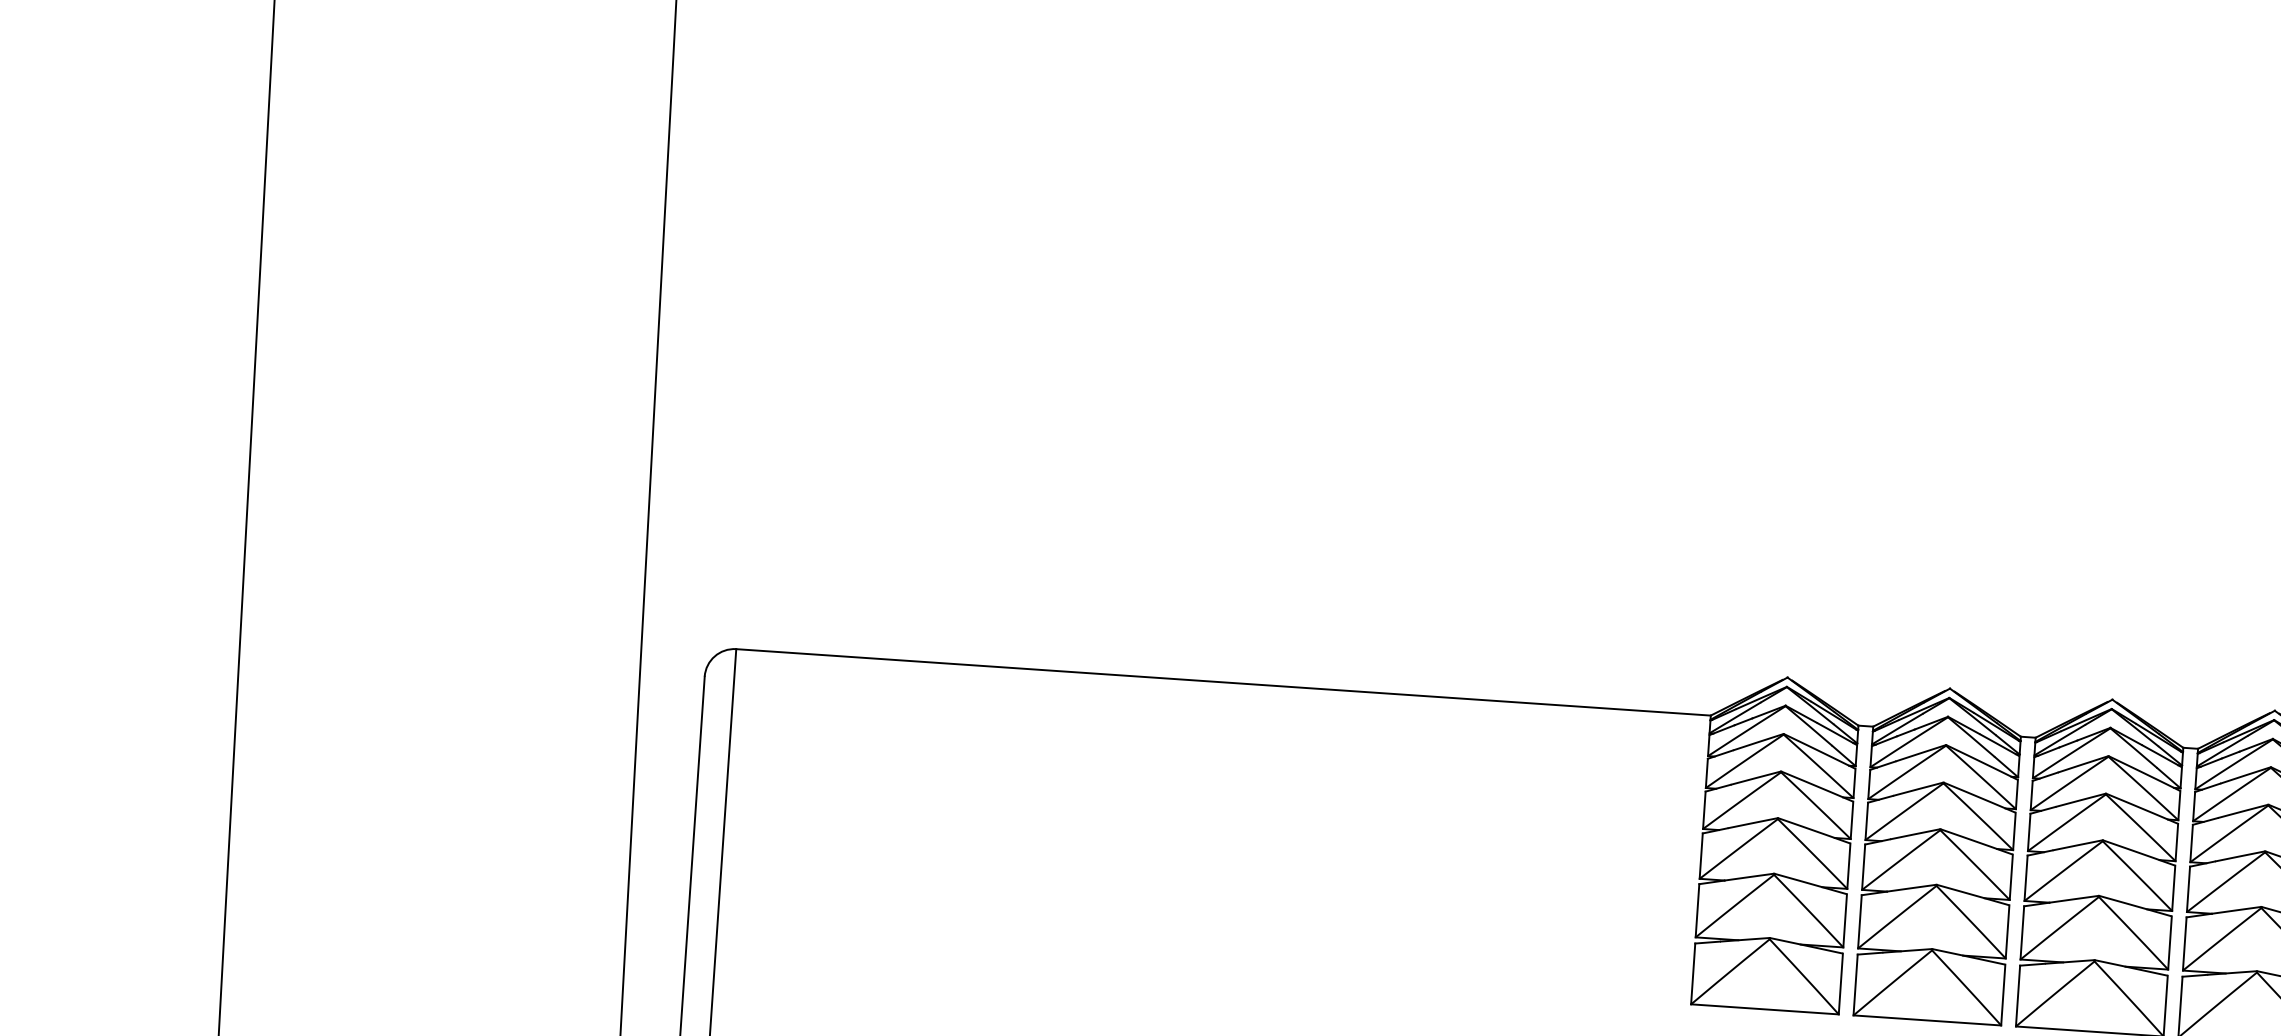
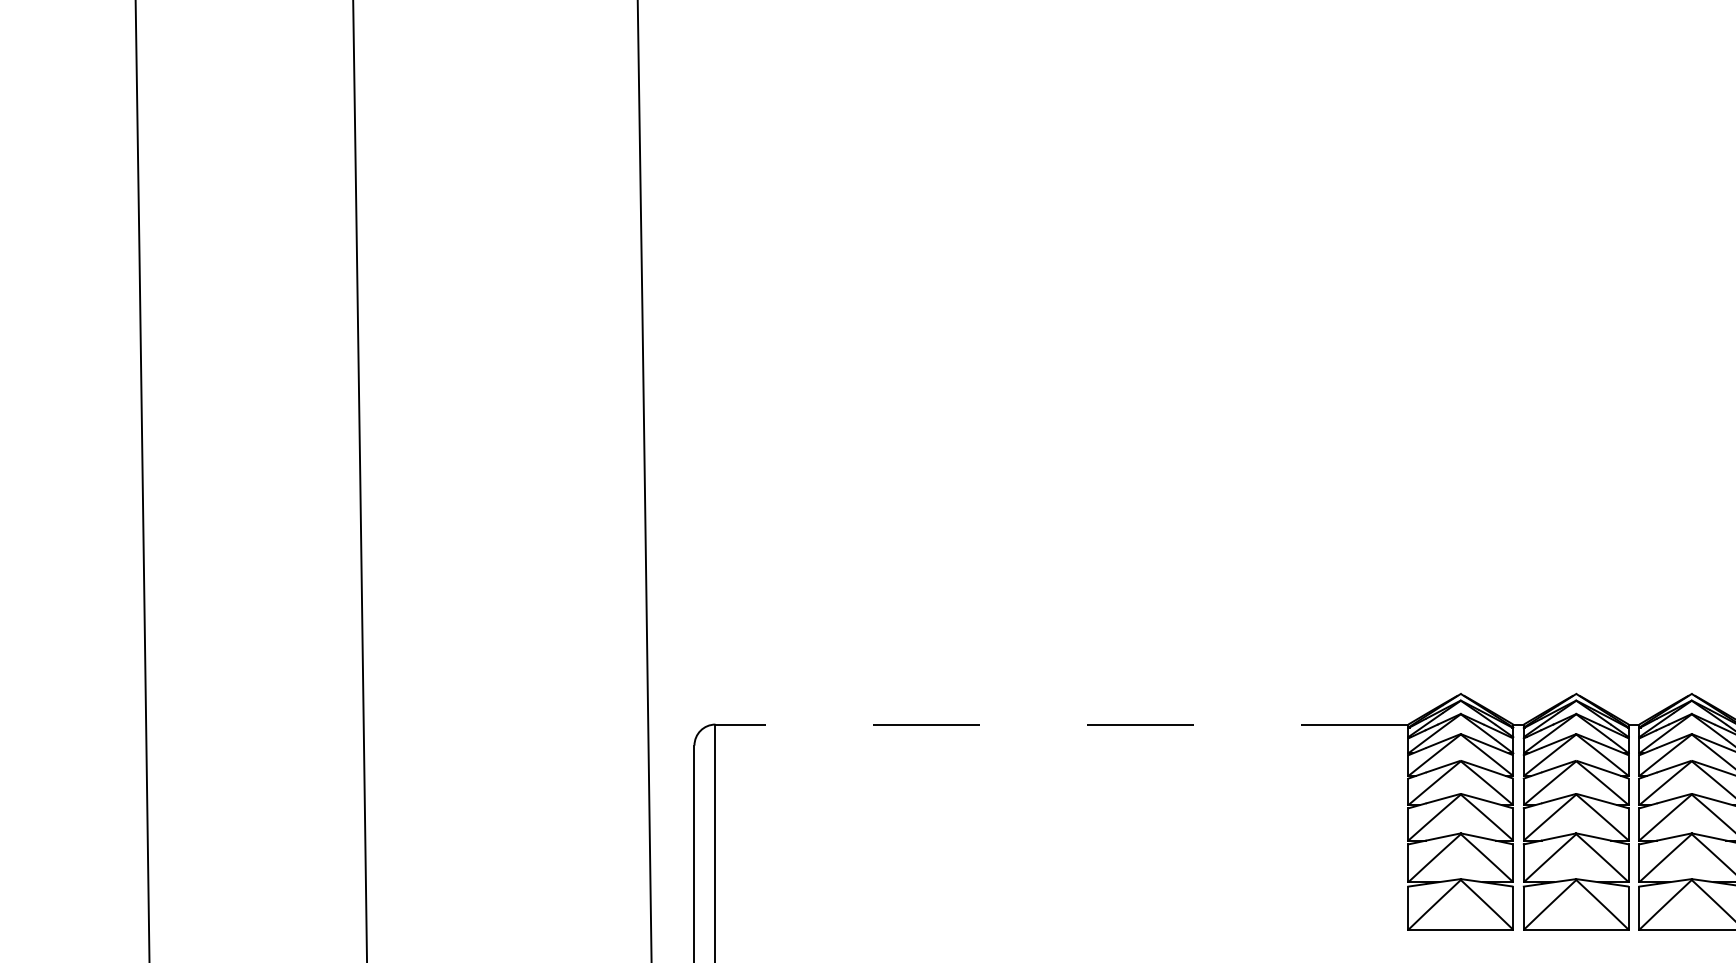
line: (1222, 682) -> (1061, 724), solid -> dashed

